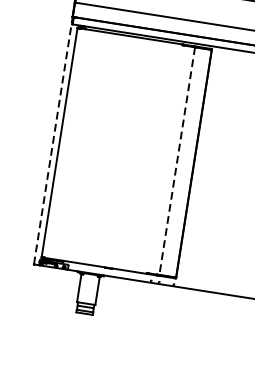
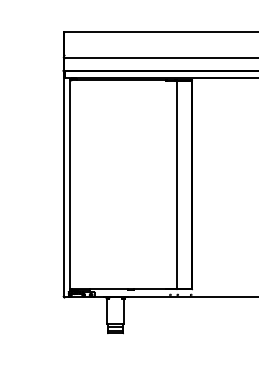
line: (53, 140) -> (63, 183), dashed -> solid
line: (176, 160) -> (176, 184), dashed -> solid

